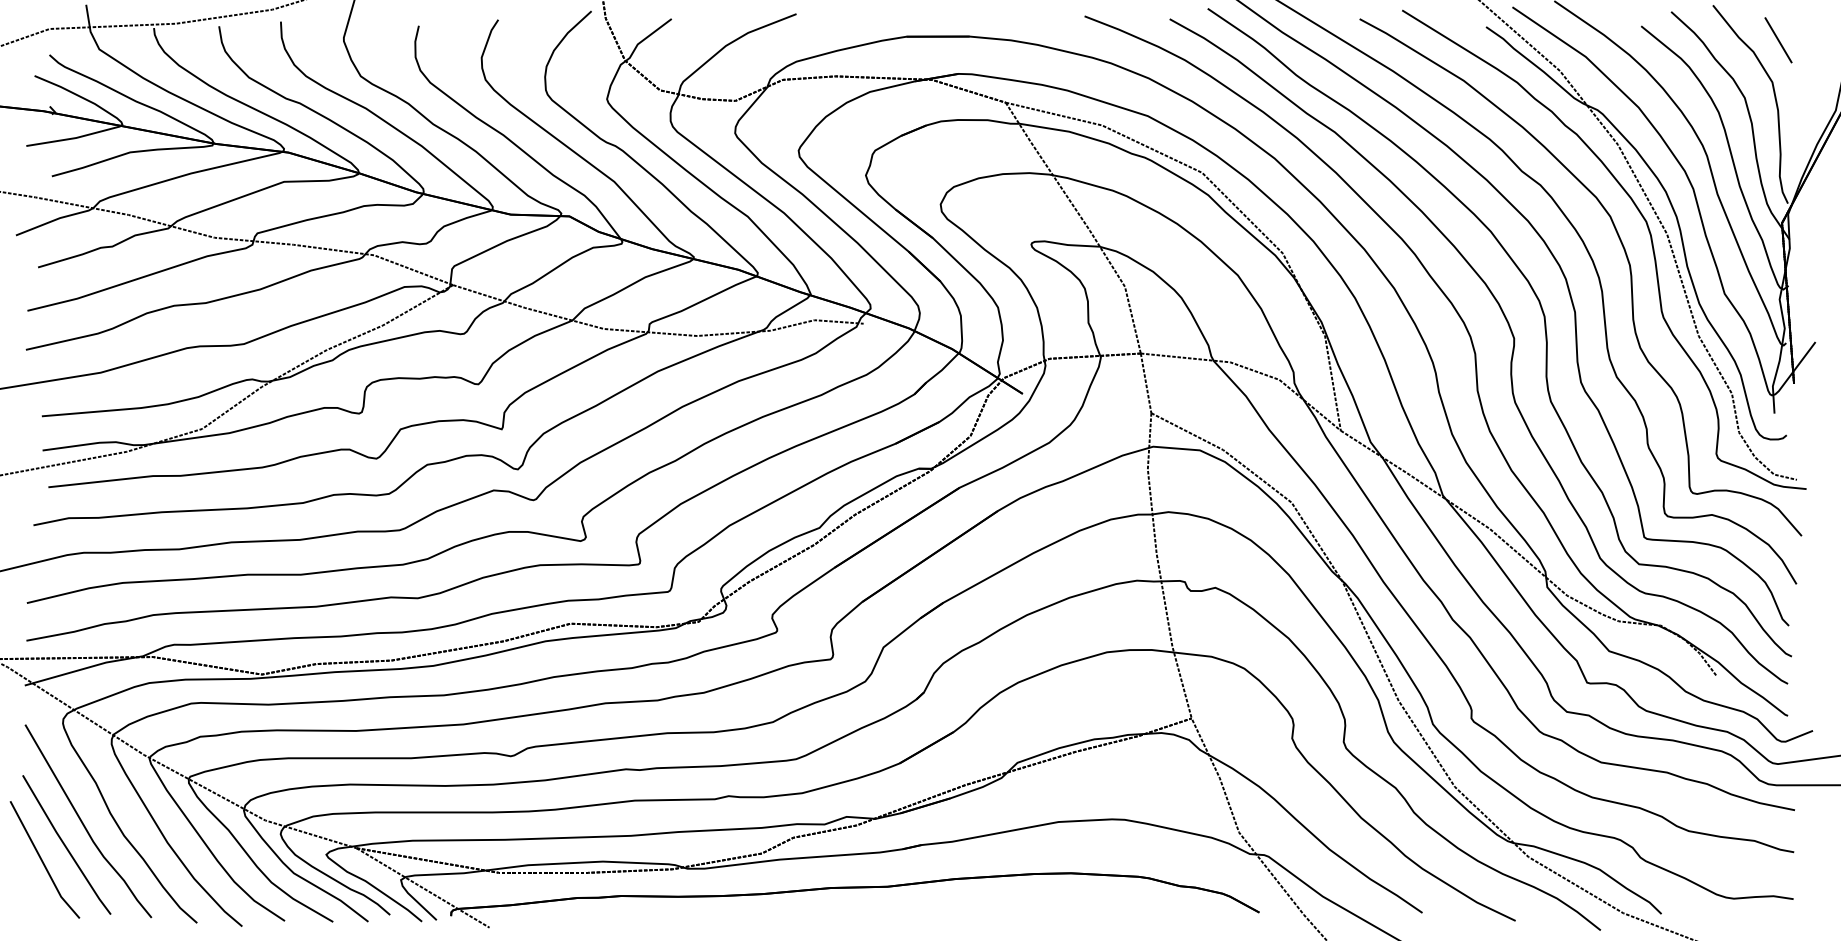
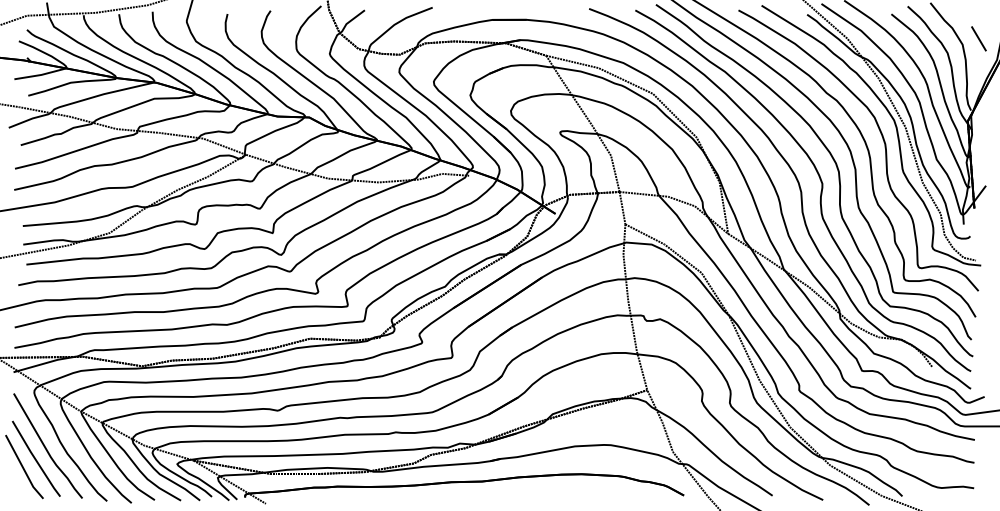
line: (1777, 39) -> (978, 38), moved

